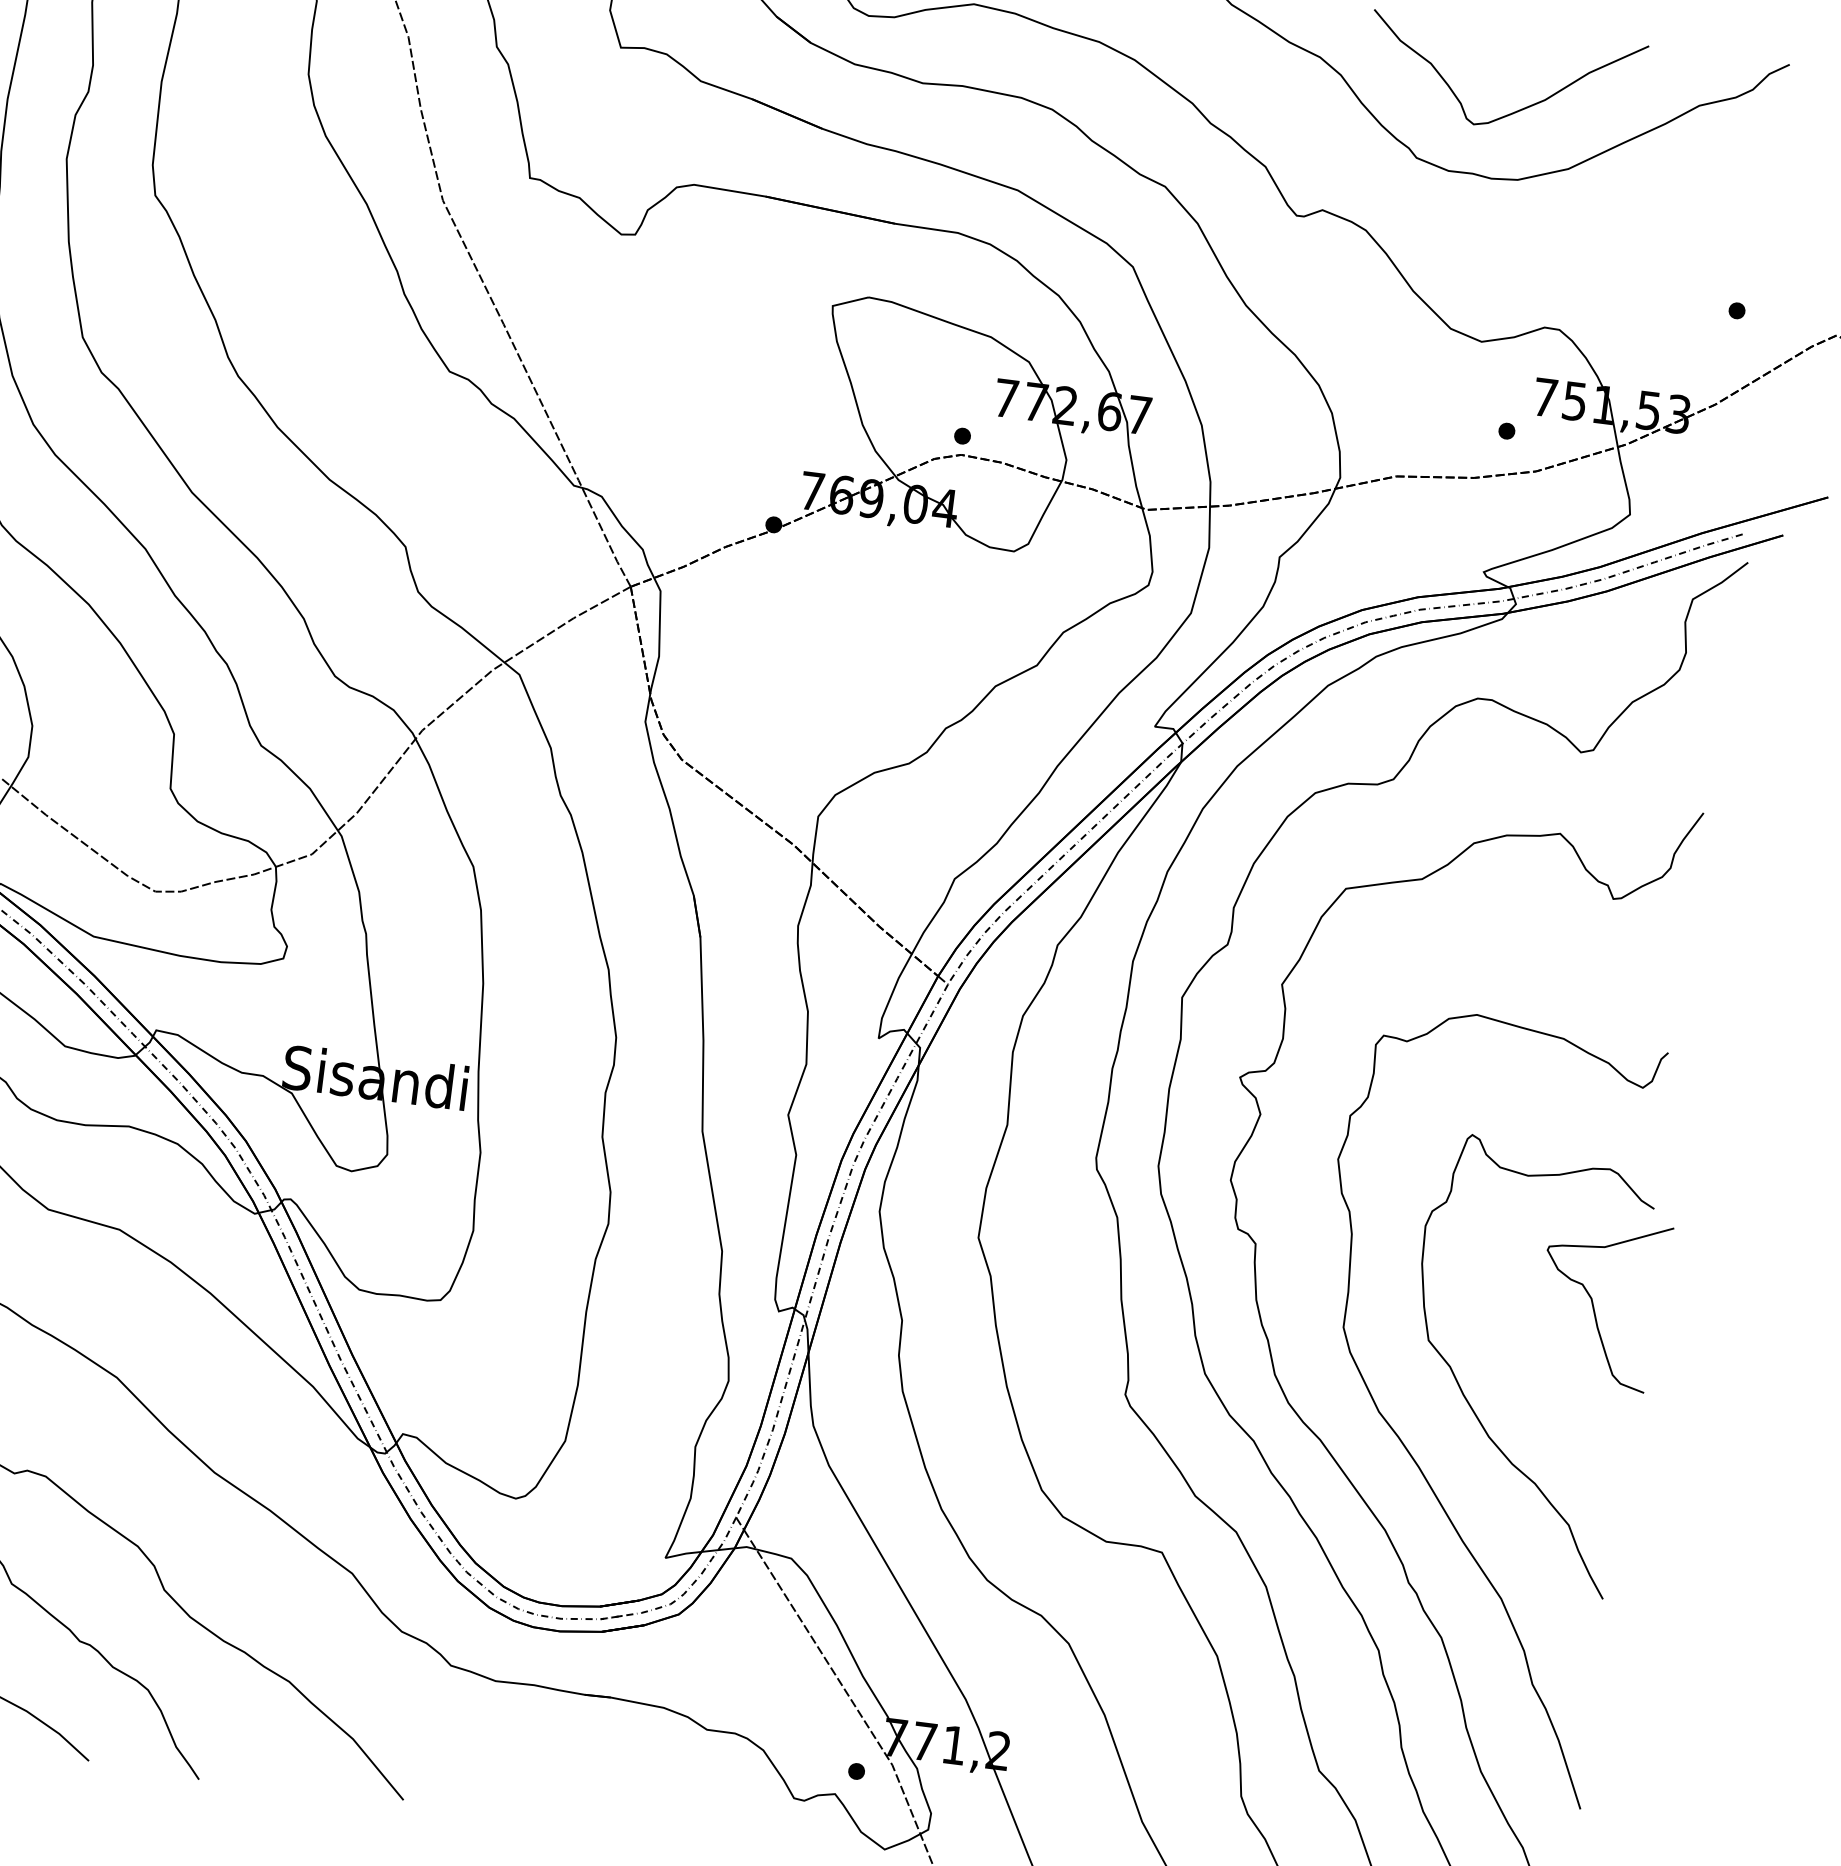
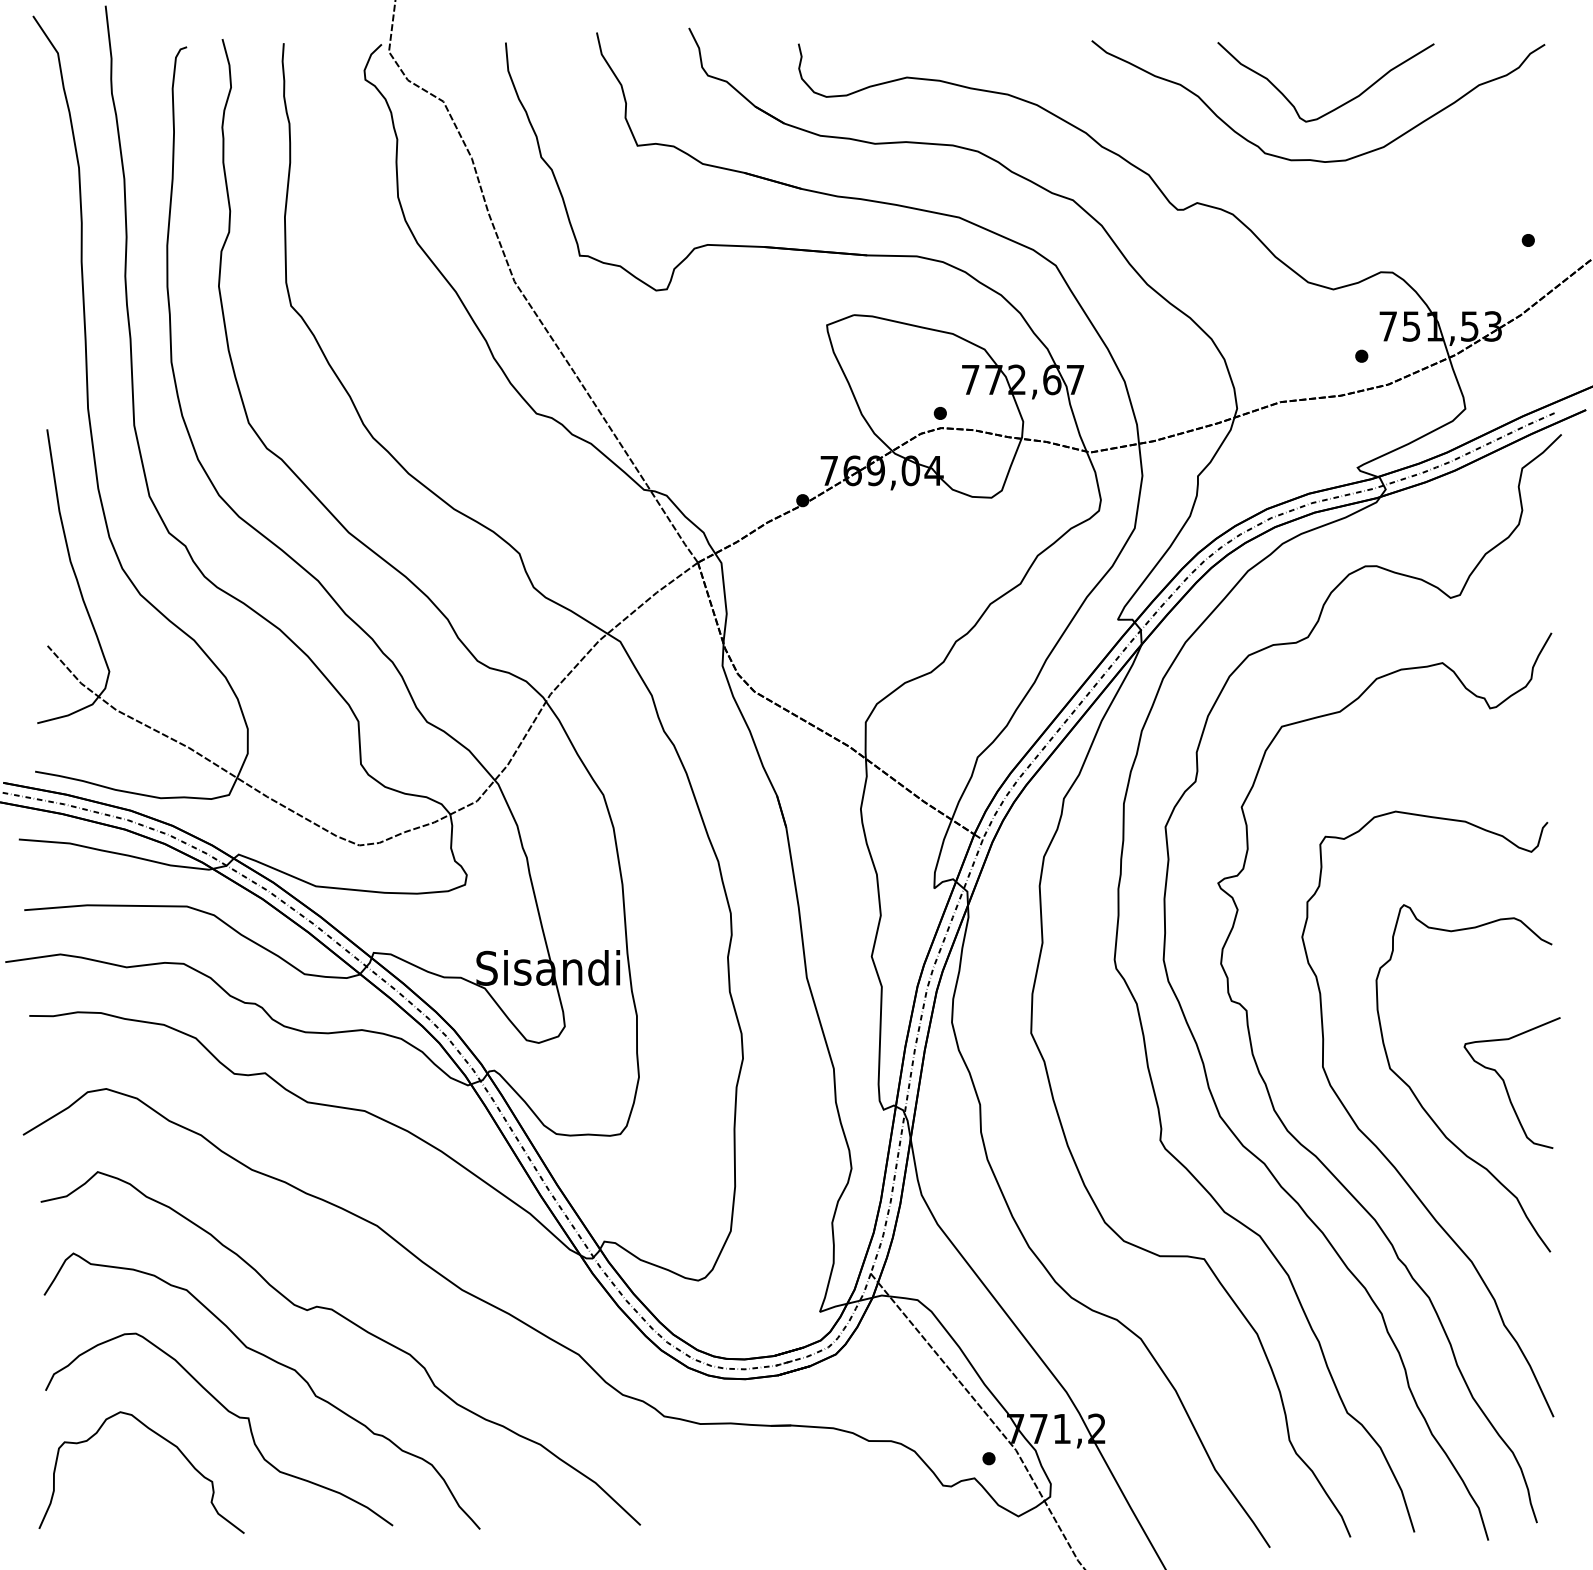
curve: (1593, 1303) -> (1505, 1083), moved

